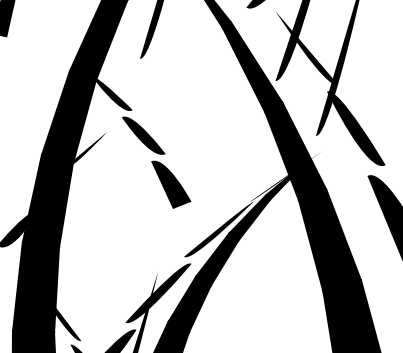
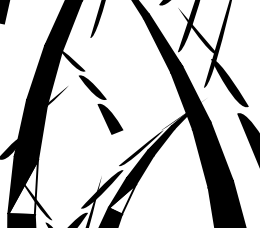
fill: (35, 290) -> (22, 187), removed
fill: (189, 308) -> (122, 199), removed

